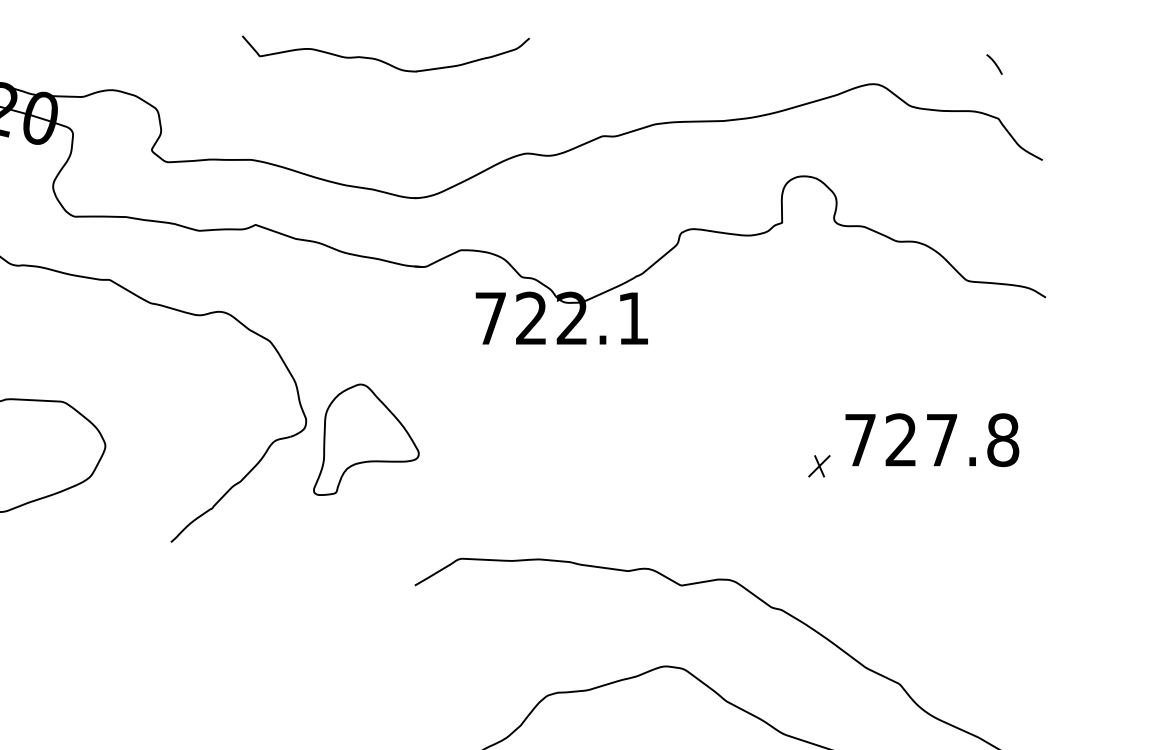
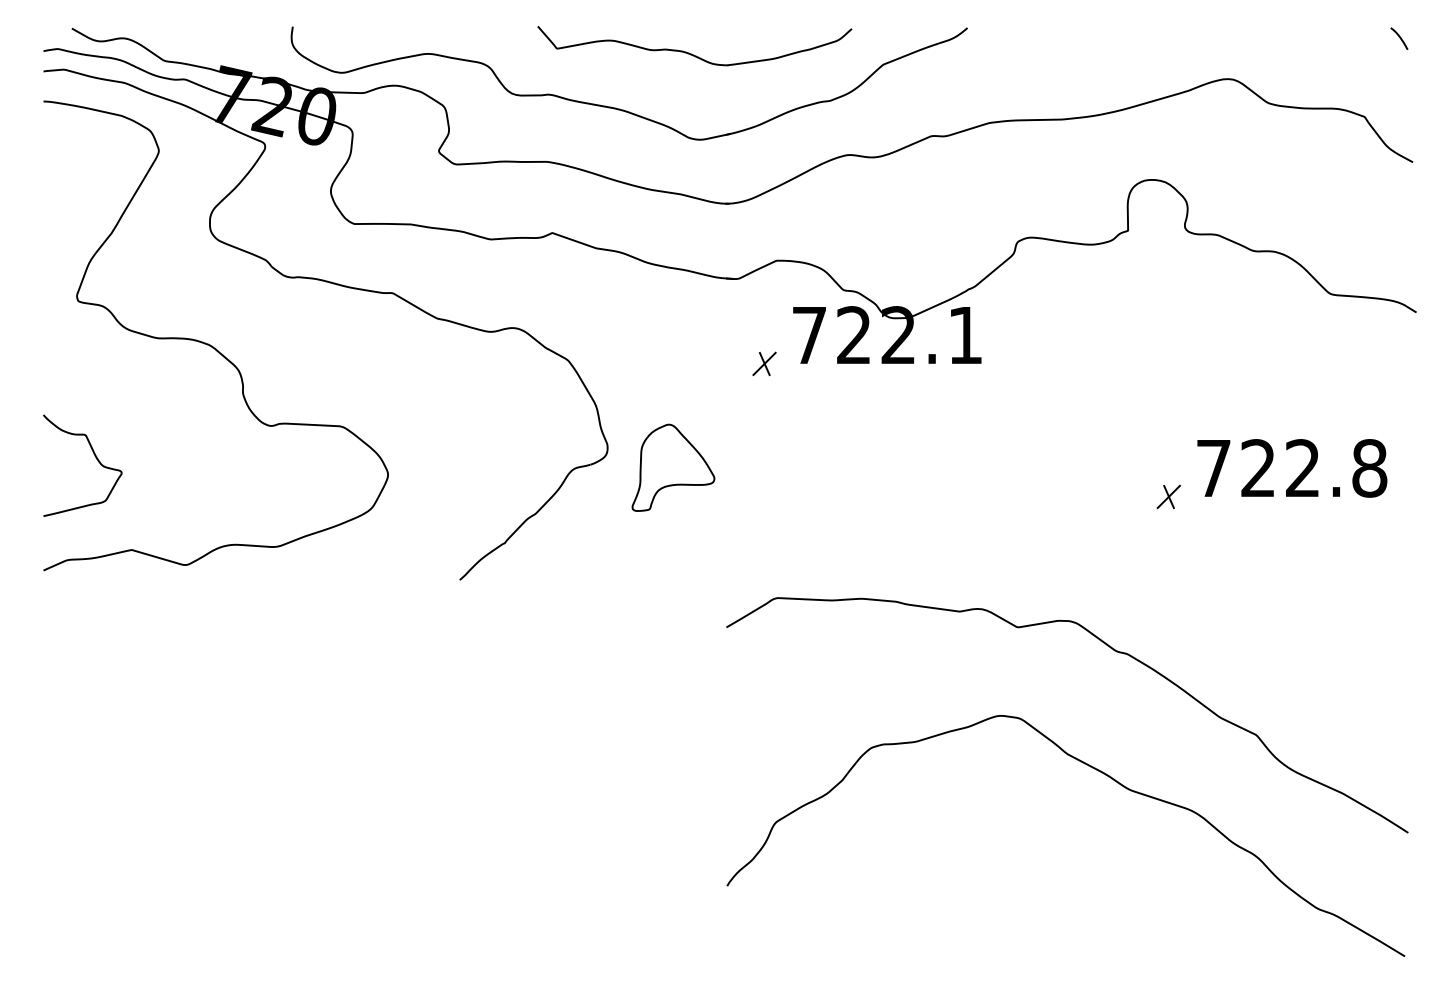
curve: (994, 64) -> (1399, 38), moved
part: (320, 111) -> (623, 109), added
part: (449, 344) -> (764, 363), added
part: (366, 439) -> (673, 467), size x0.71
text: (941, 439) -> (1302, 467), 727.8 -> 722.8

